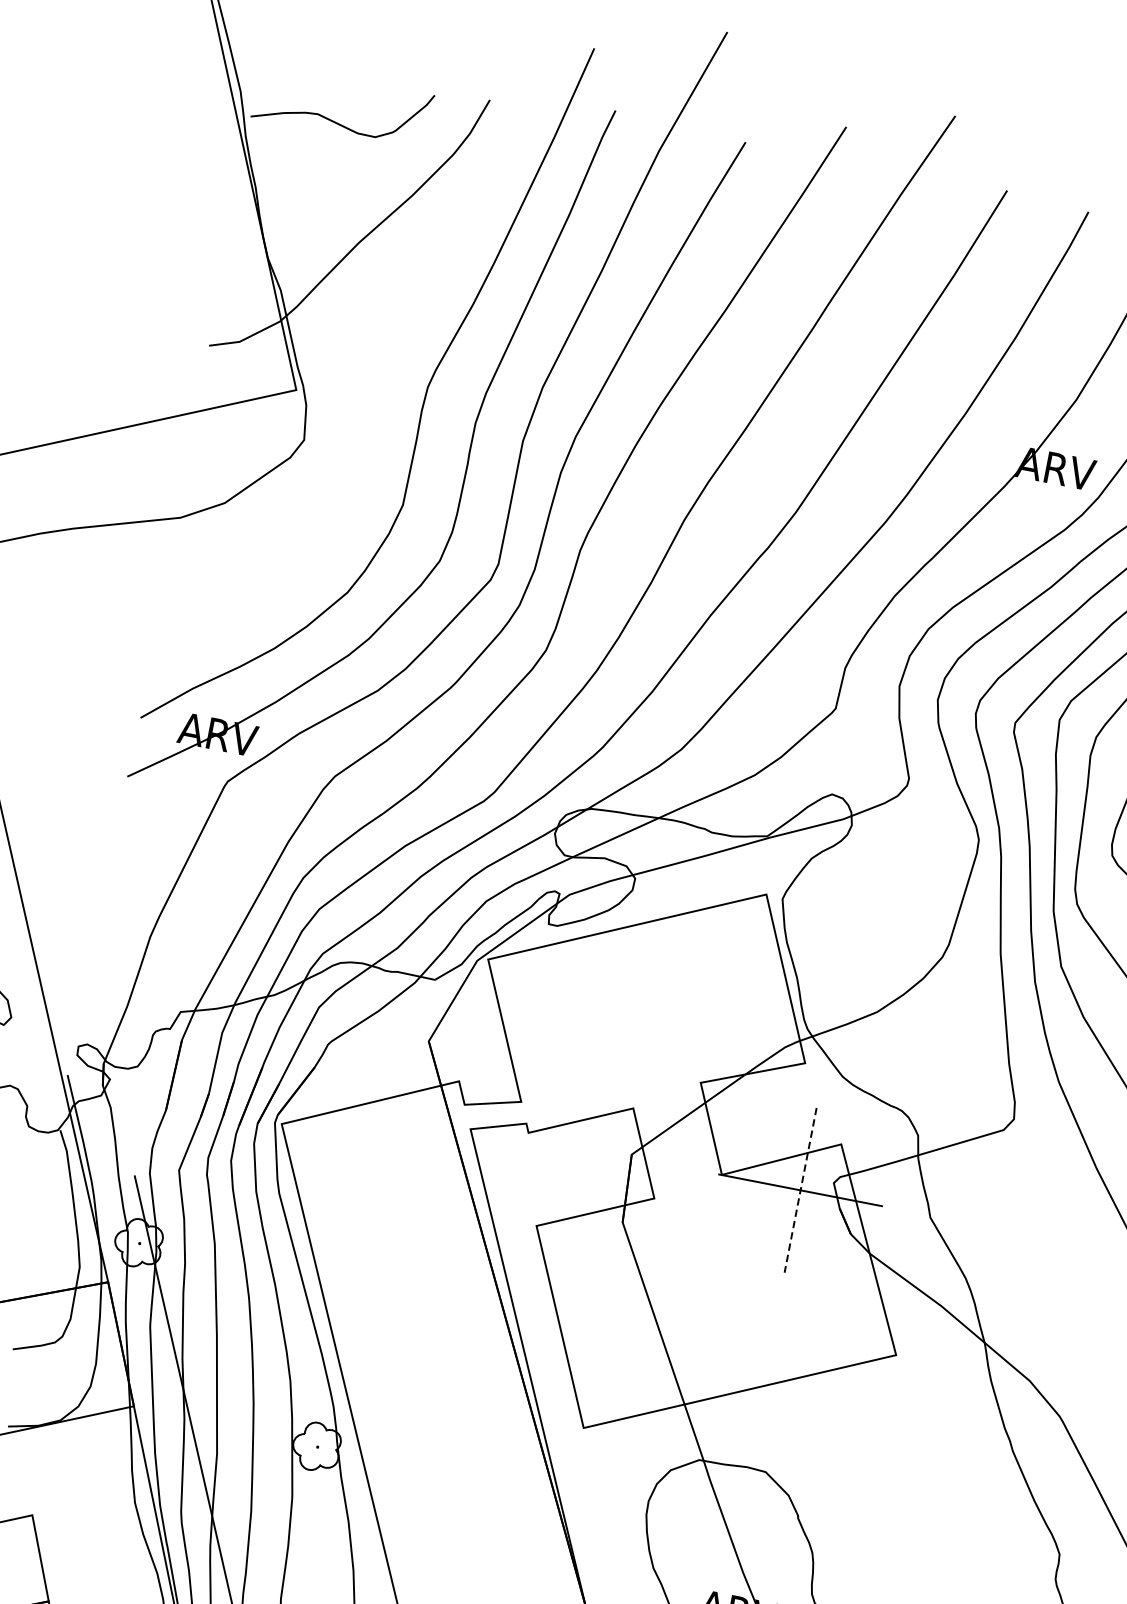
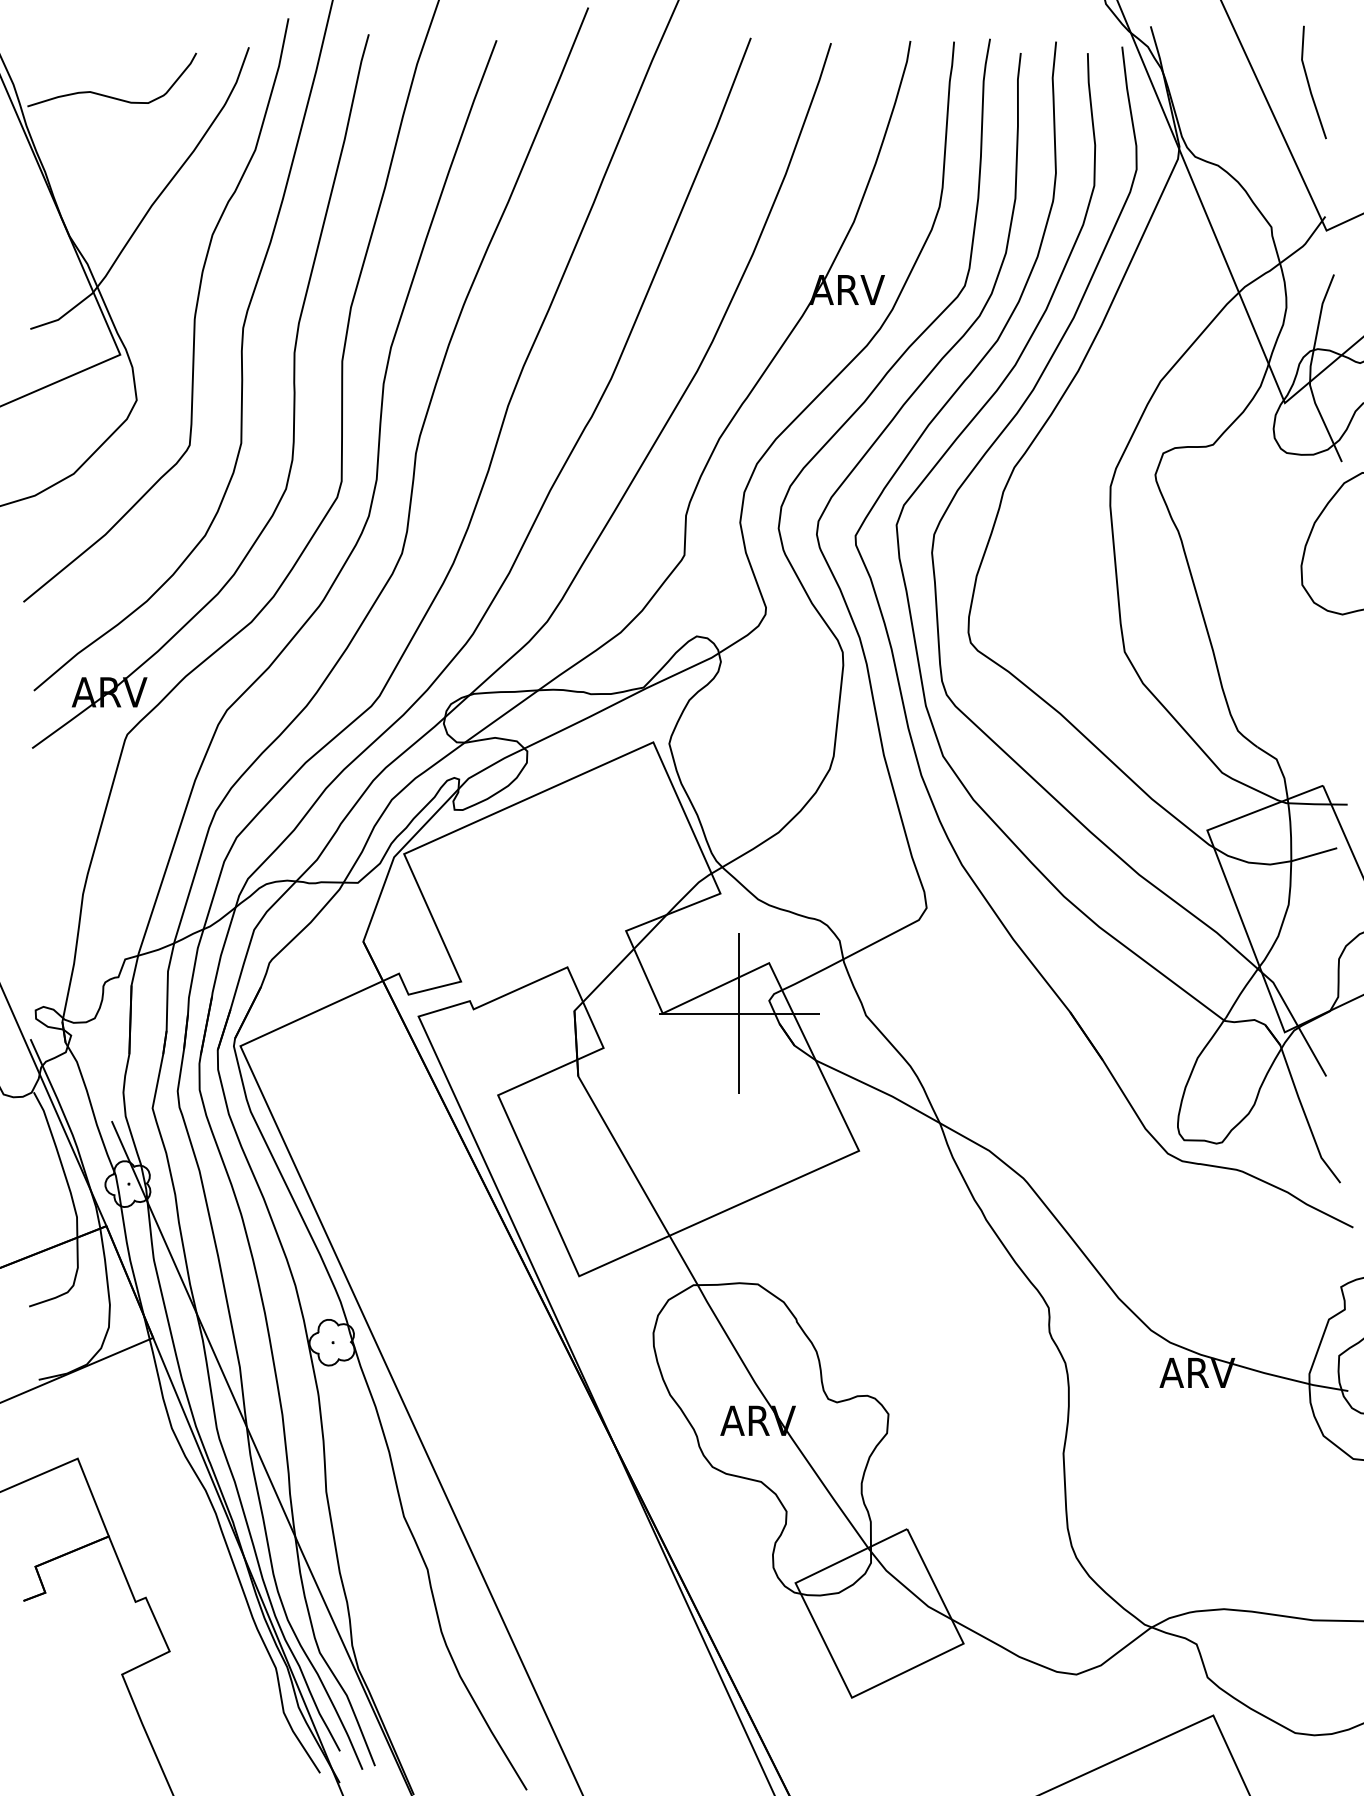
curve: (381, 361) -> (194, 312), added
line: (800, 1191) -> (739, 1014), dashed -> solid

